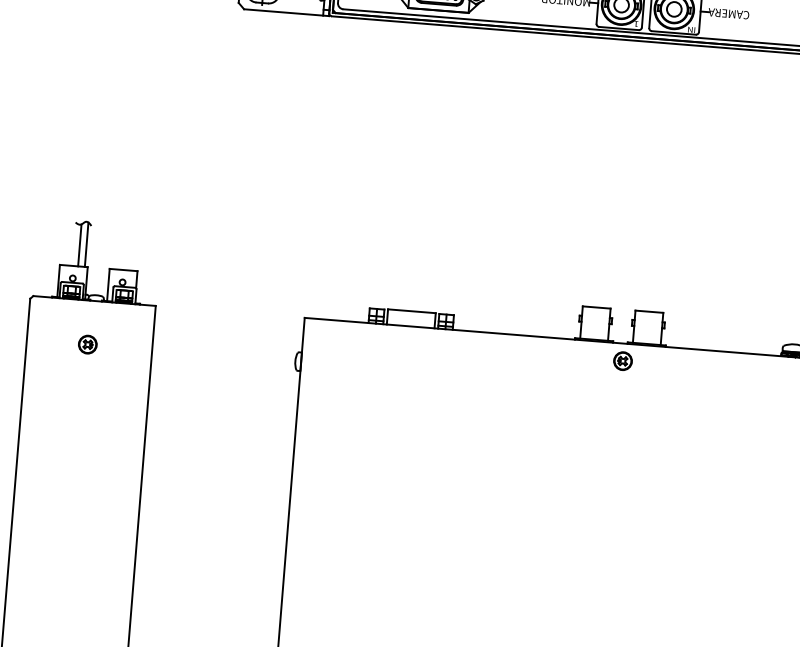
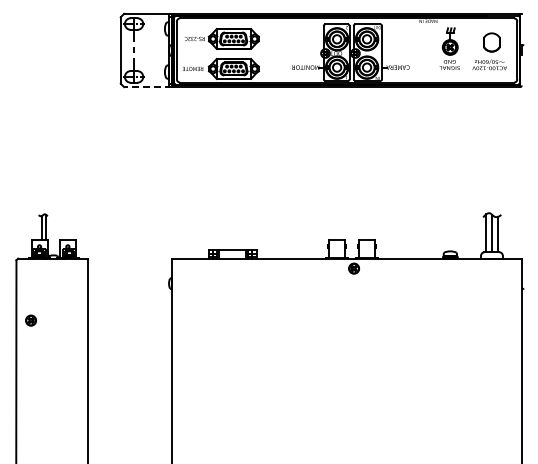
line: (285, 13) -> (147, 87), solid -> dashed
part: (86, 344) -> (30, 320), moved

